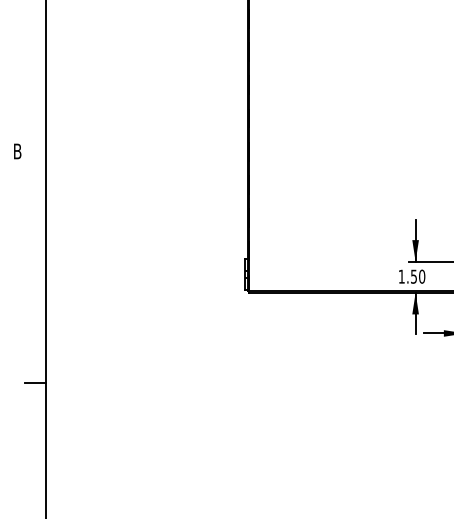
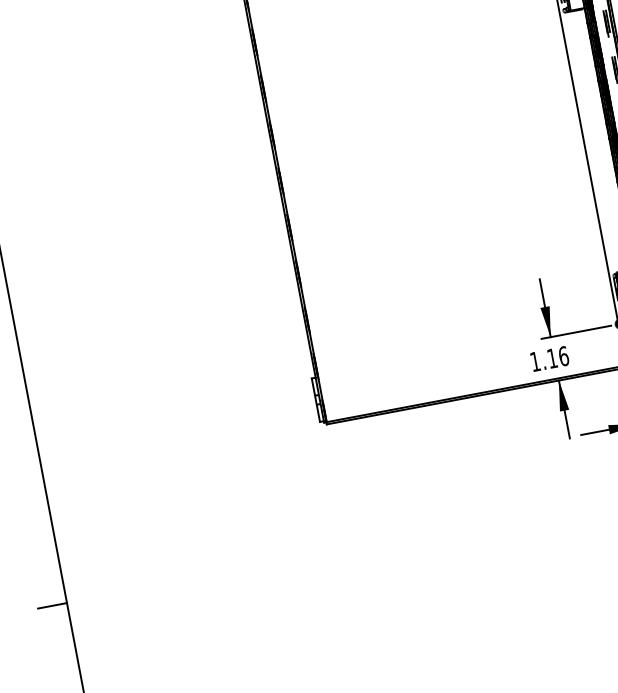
text: (418, 276) -> (558, 357), 1.50 -> 1.16

